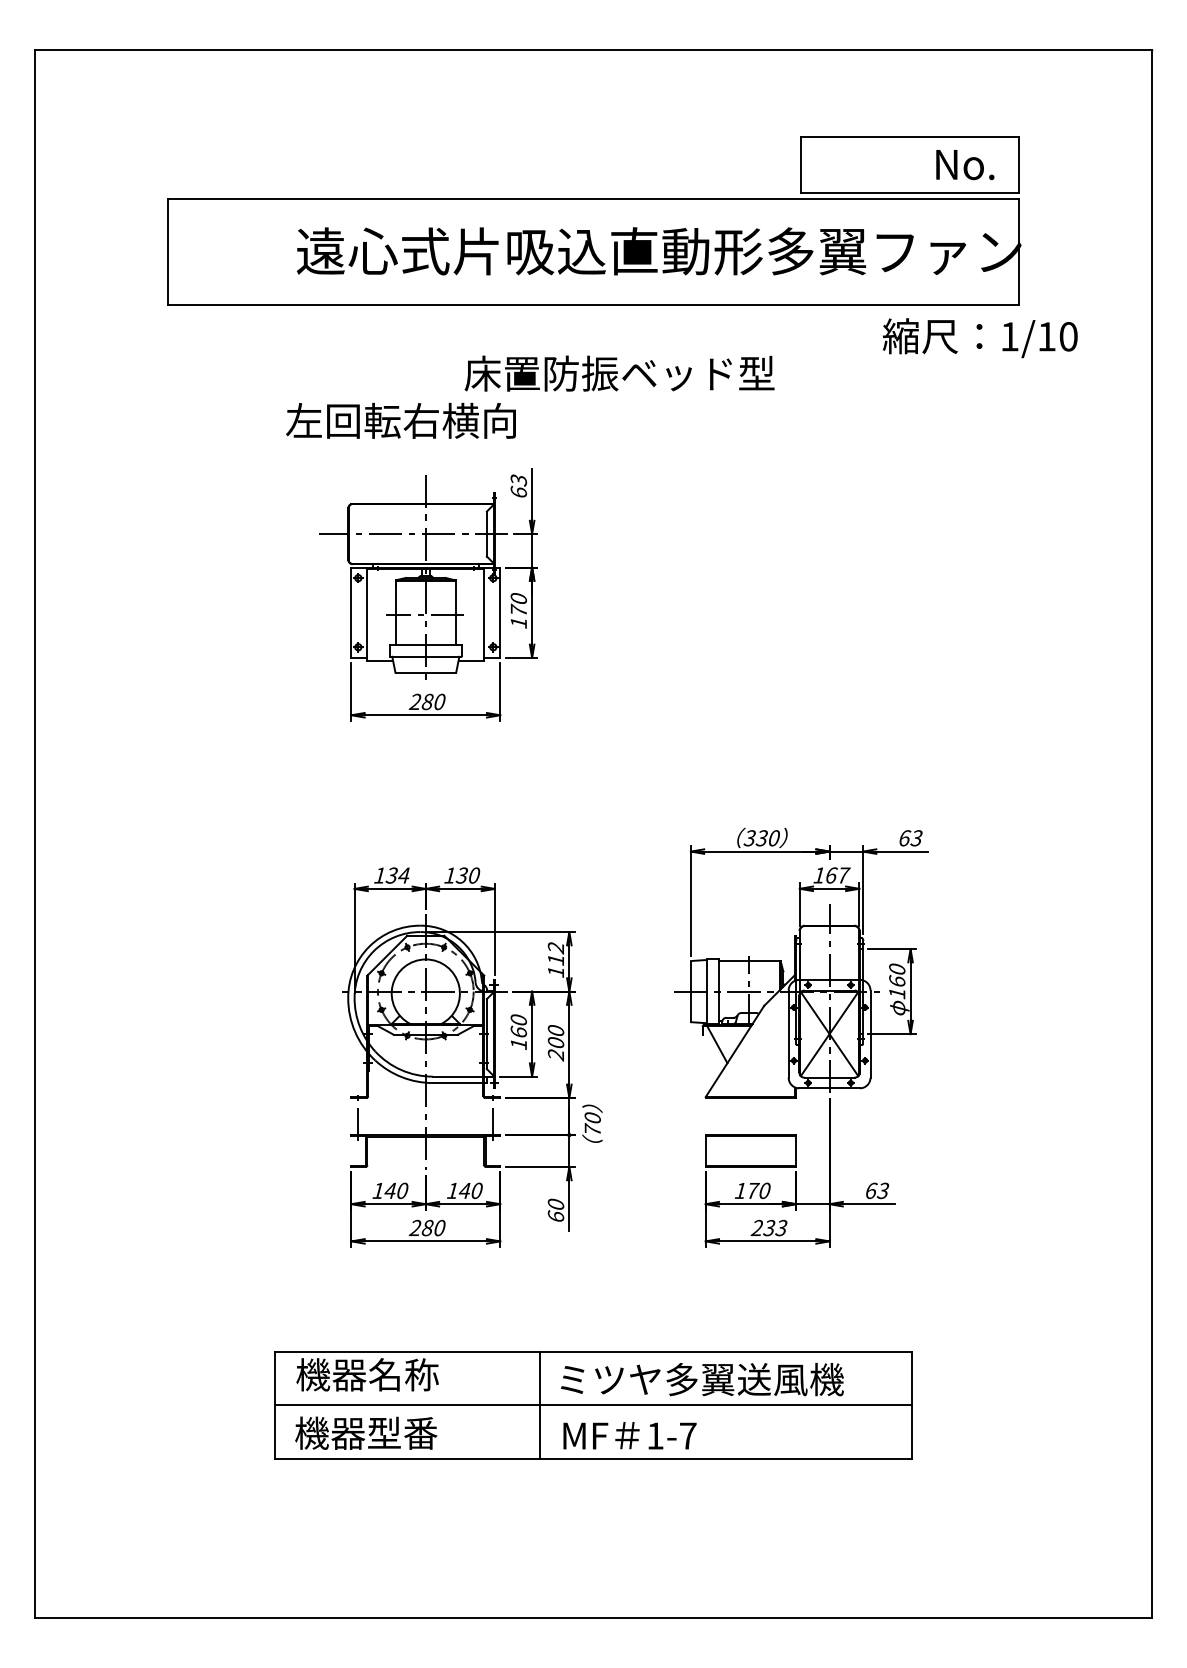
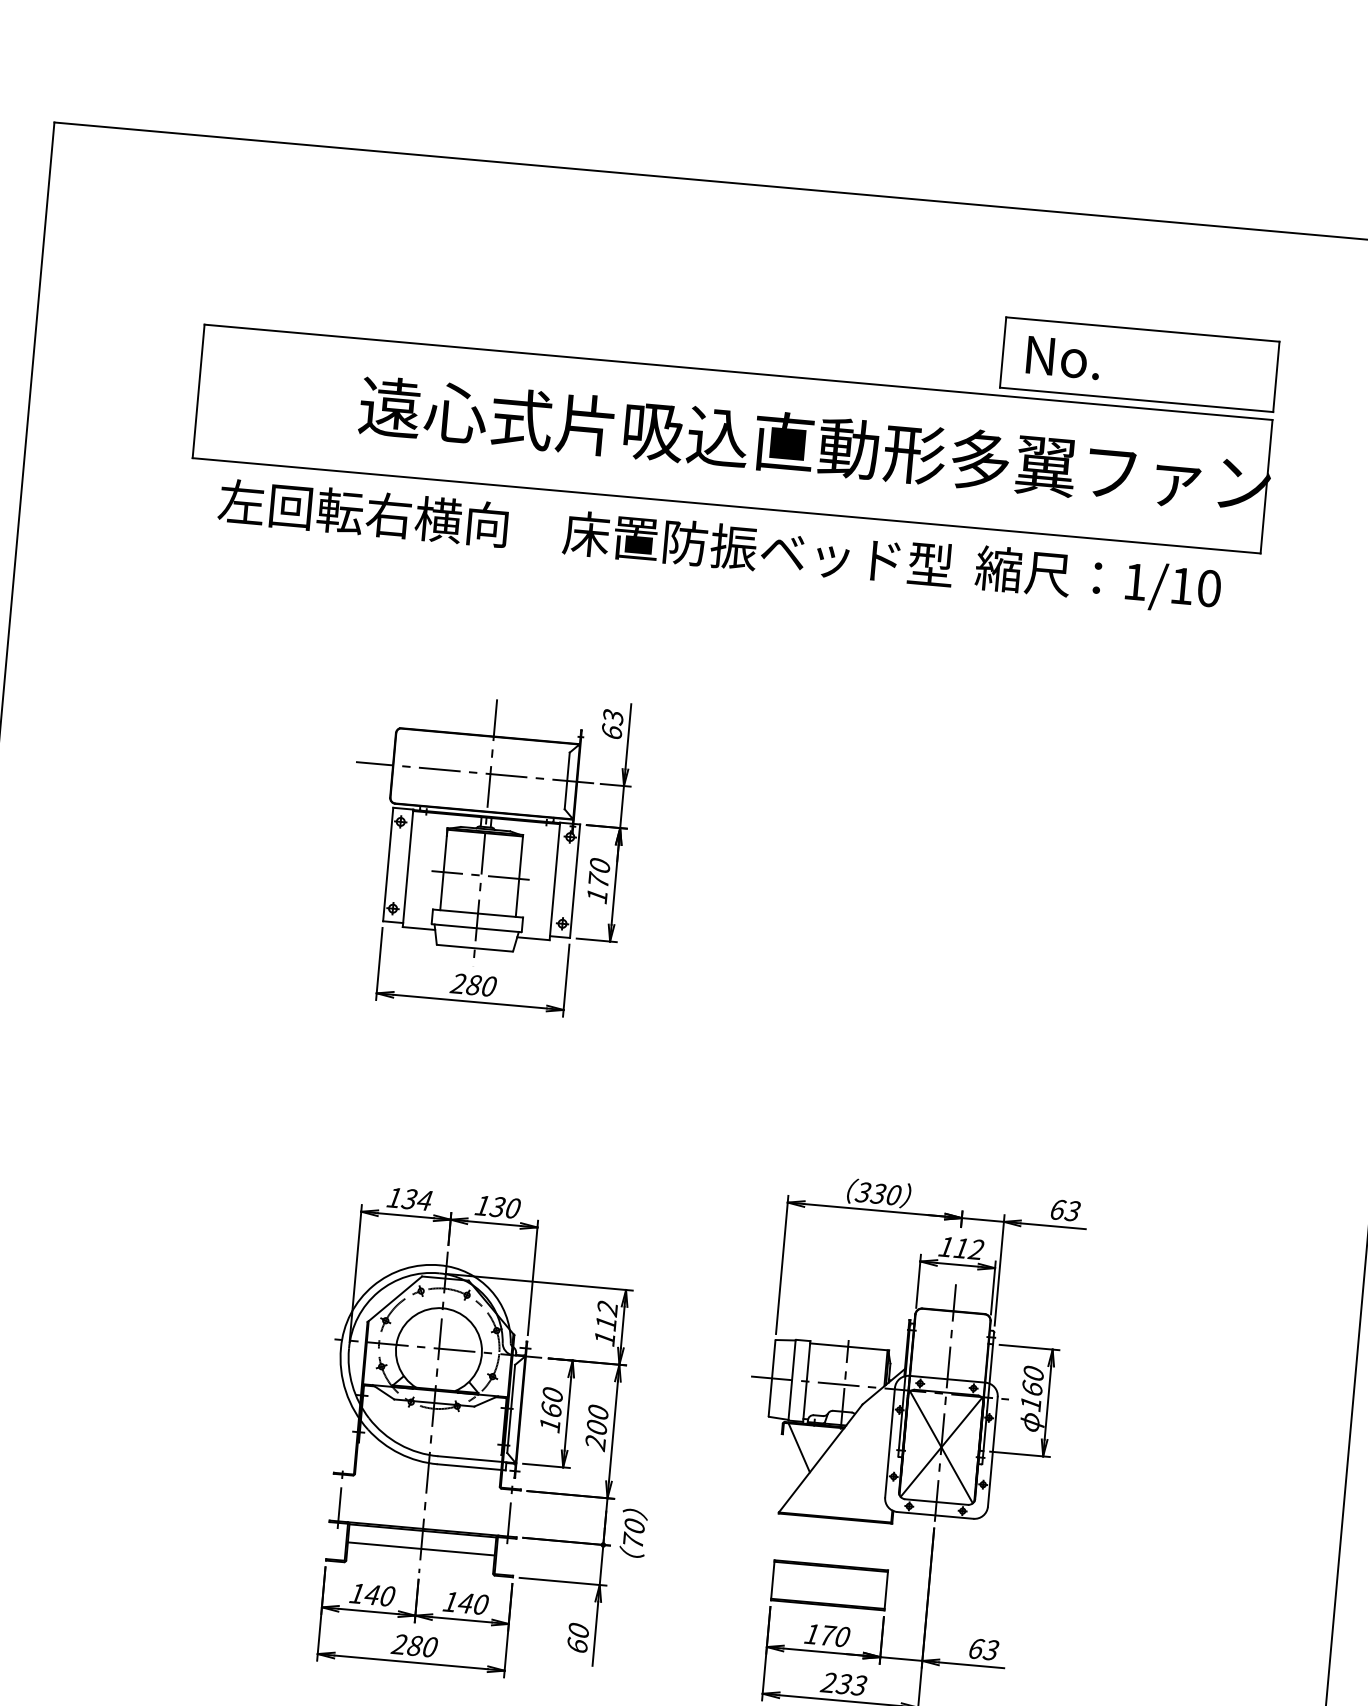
text: (965, 165) -> (1063, 358), moved
text: (979, 338) -> (1097, 580), moved
text: (619, 373) -> (758, 549), moved
text: (400, 420) -> (362, 512), moved
text: (837, 875) -> (969, 1249), 167 -> 112
line: (425, 1151) -> (420, 1549), added

